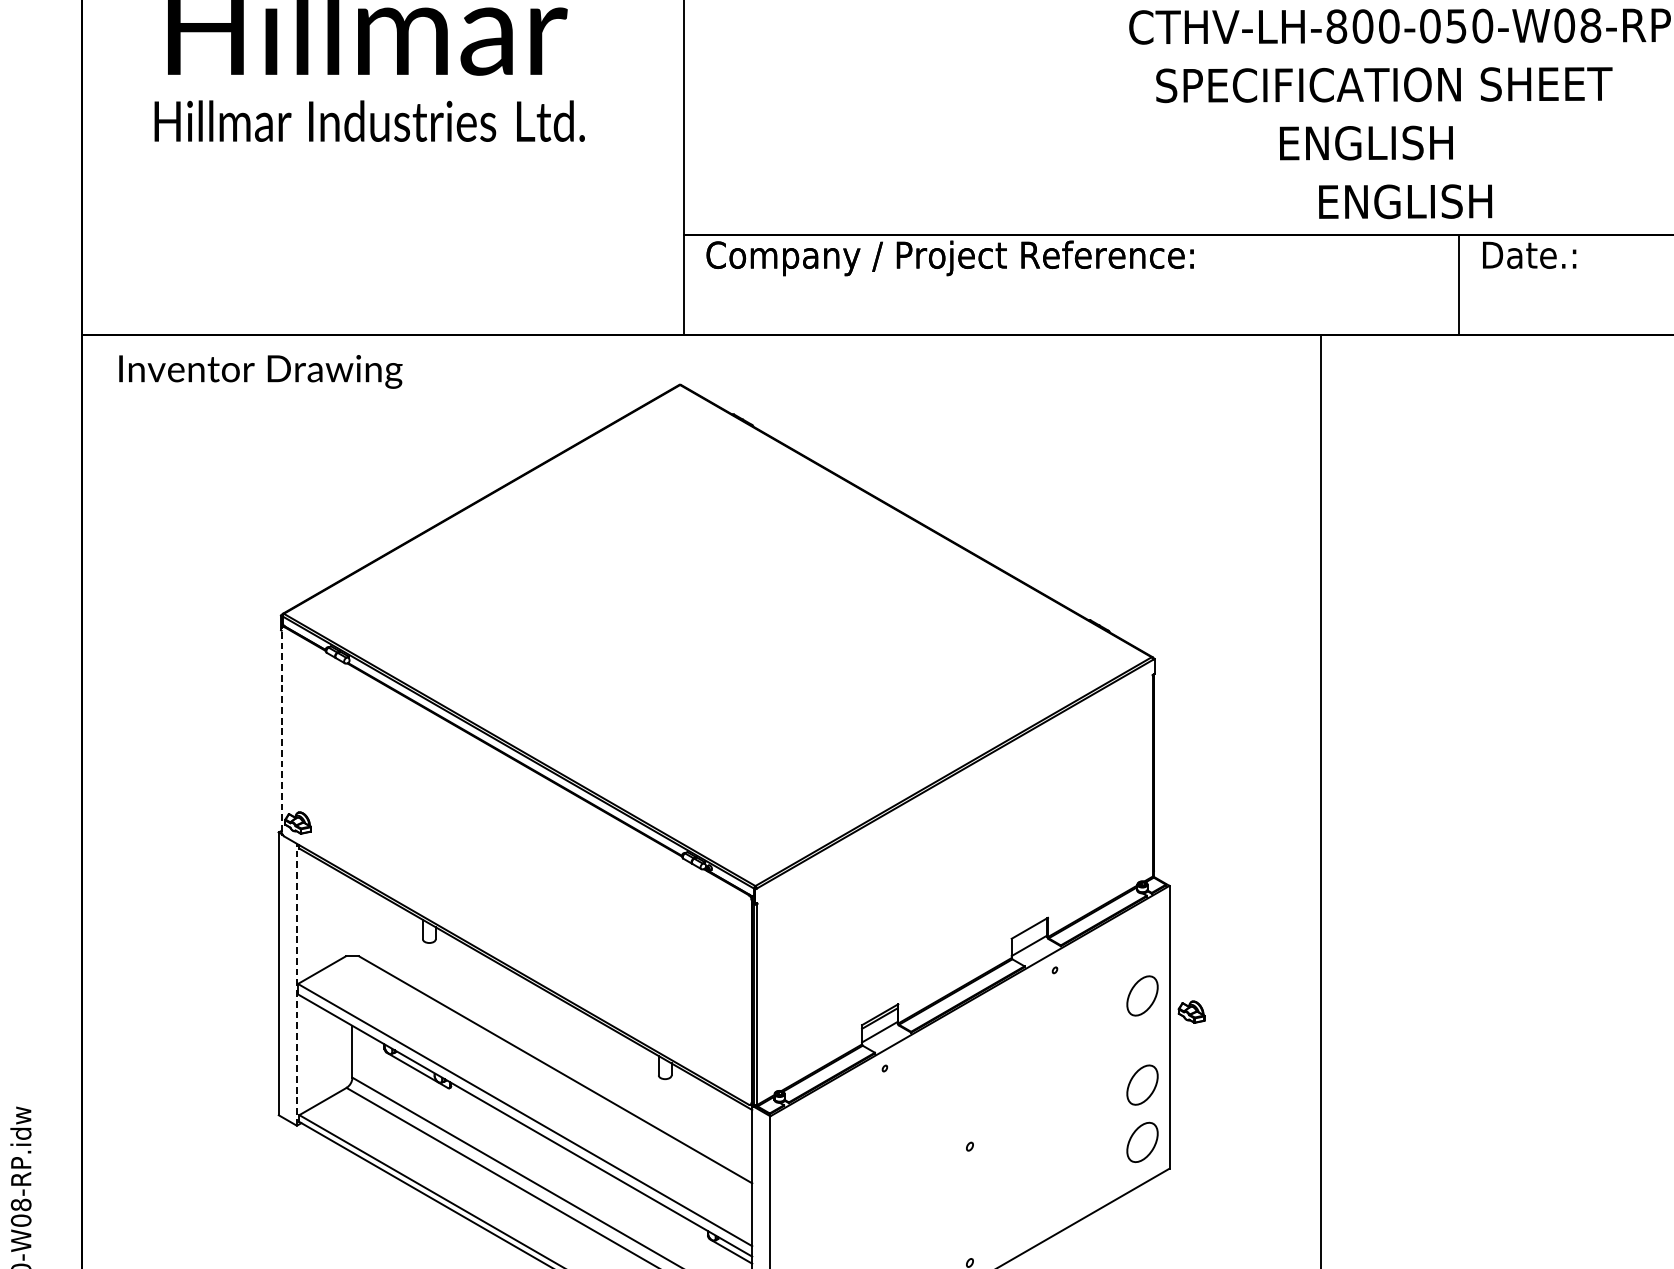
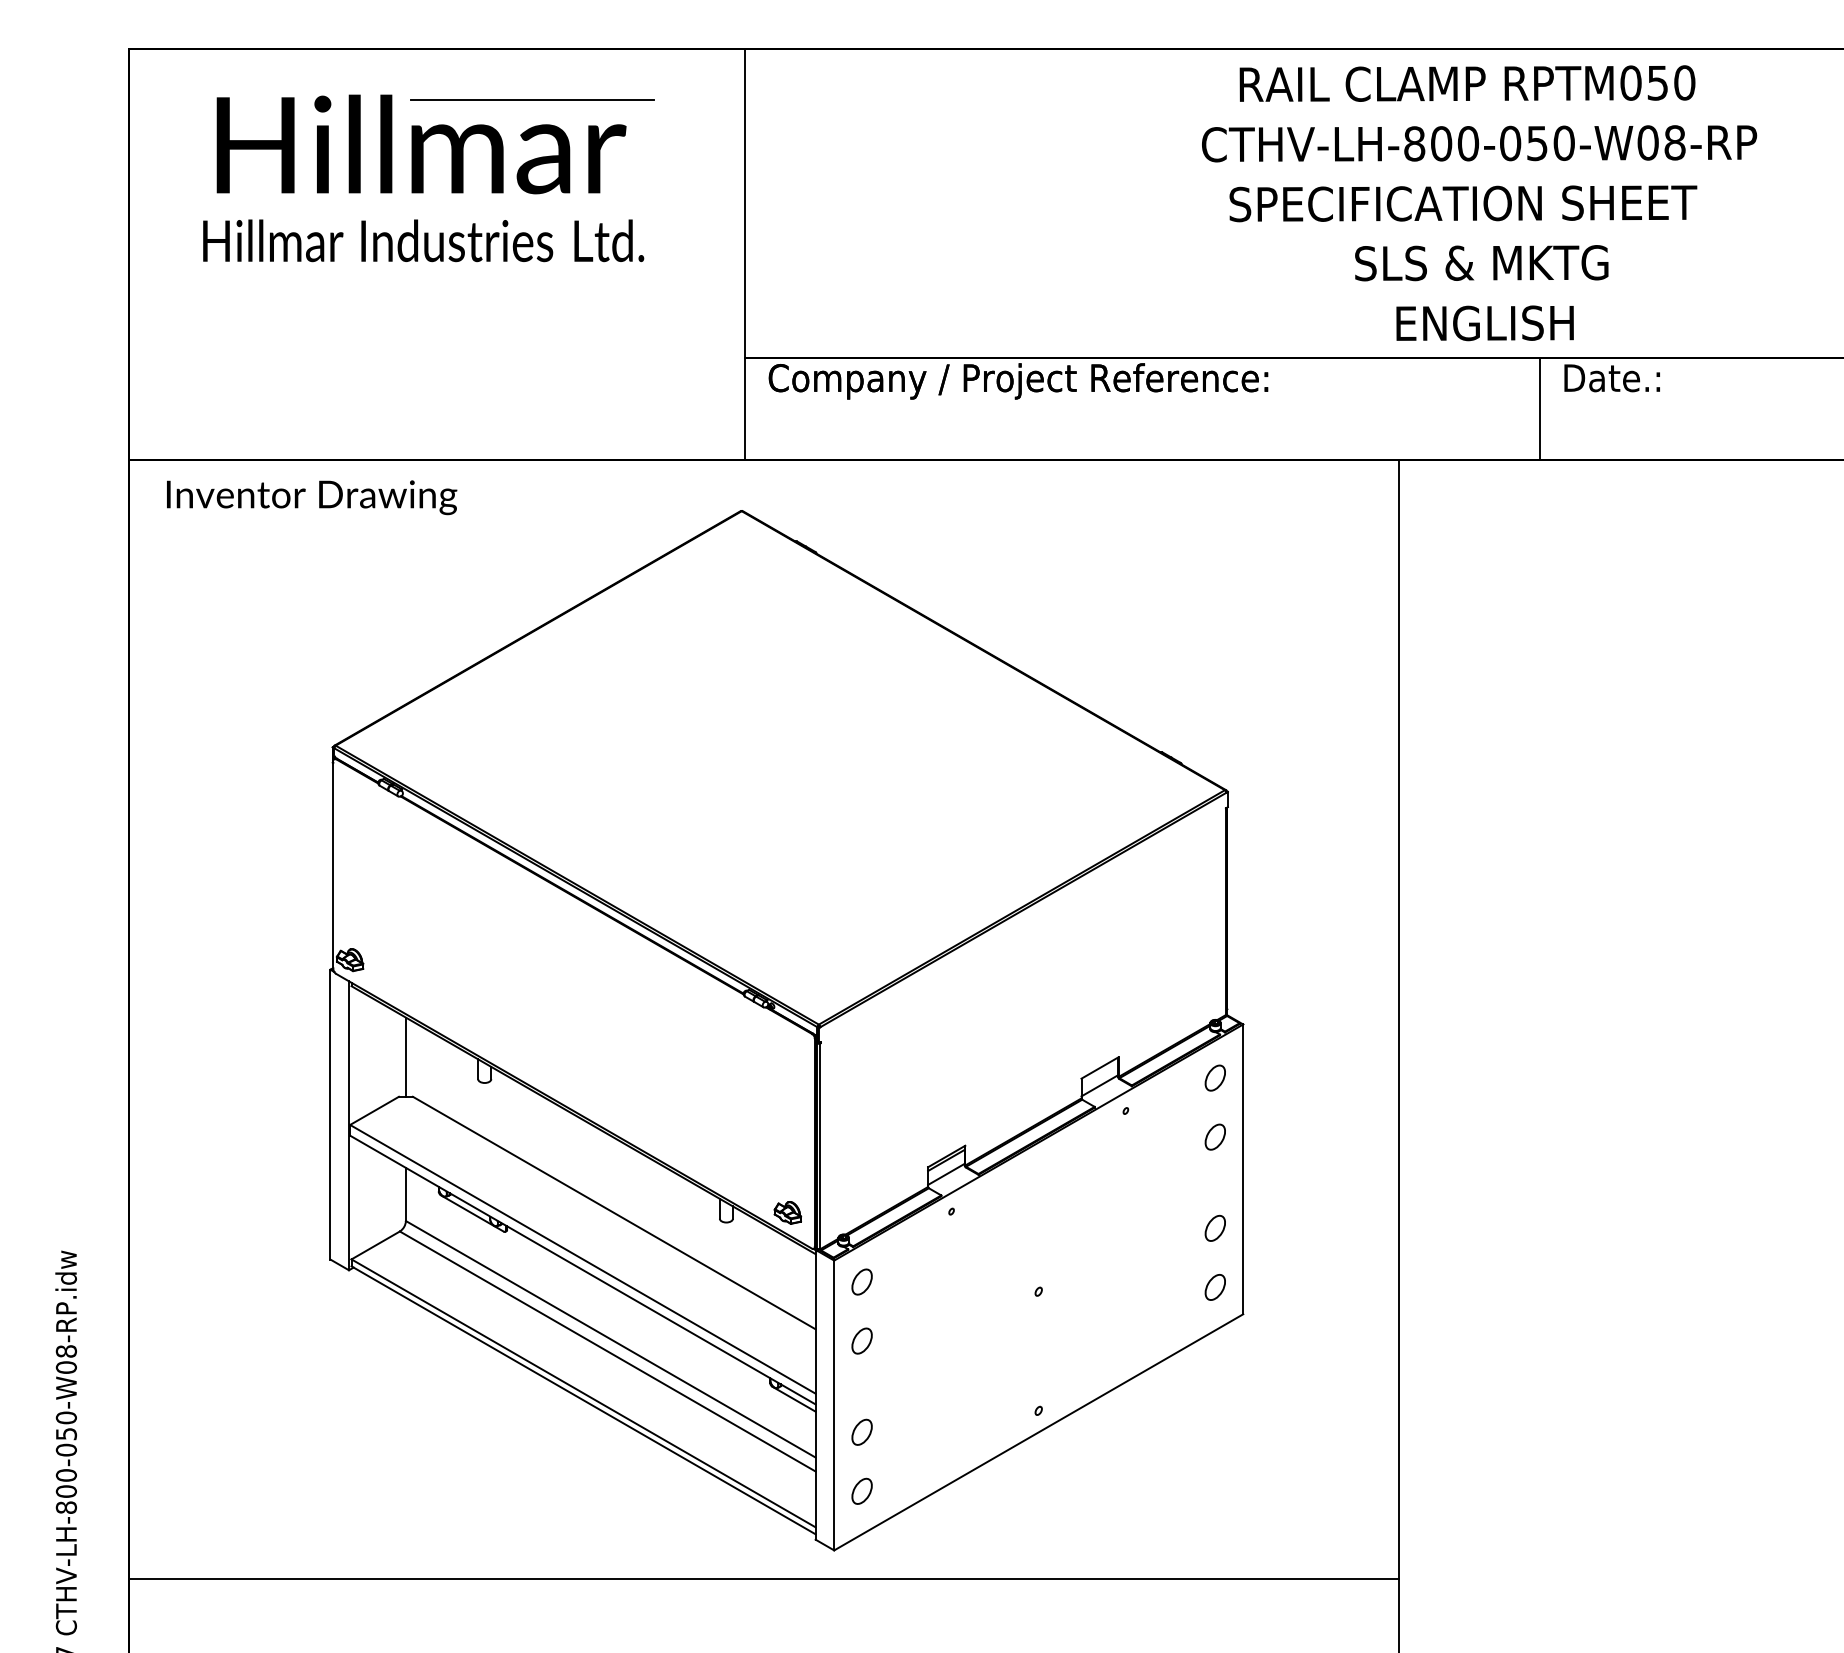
text: (1402, 143) -> (1481, 263), ENGLISH -> SLS & MKTG
line: (281, 729) -> (333, 864), dashed -> solid
line: (352, 917) -> (405, 1056), added
part: (1141, 937) -> (1214, 1077), added
line: (297, 984) -> (349, 1125), dashed -> solid
part: (1141, 995) -> (1214, 1136), size x0.62
part: (1191, 1011) -> (787, 1212), moved
part: (1141, 1084) -> (1214, 1227), size x0.62
part: (797, 1136) -> (861, 1281), added
part: (1141, 1142) -> (1214, 1287), size x0.62
part: (797, 1194) -> (861, 1340), added

